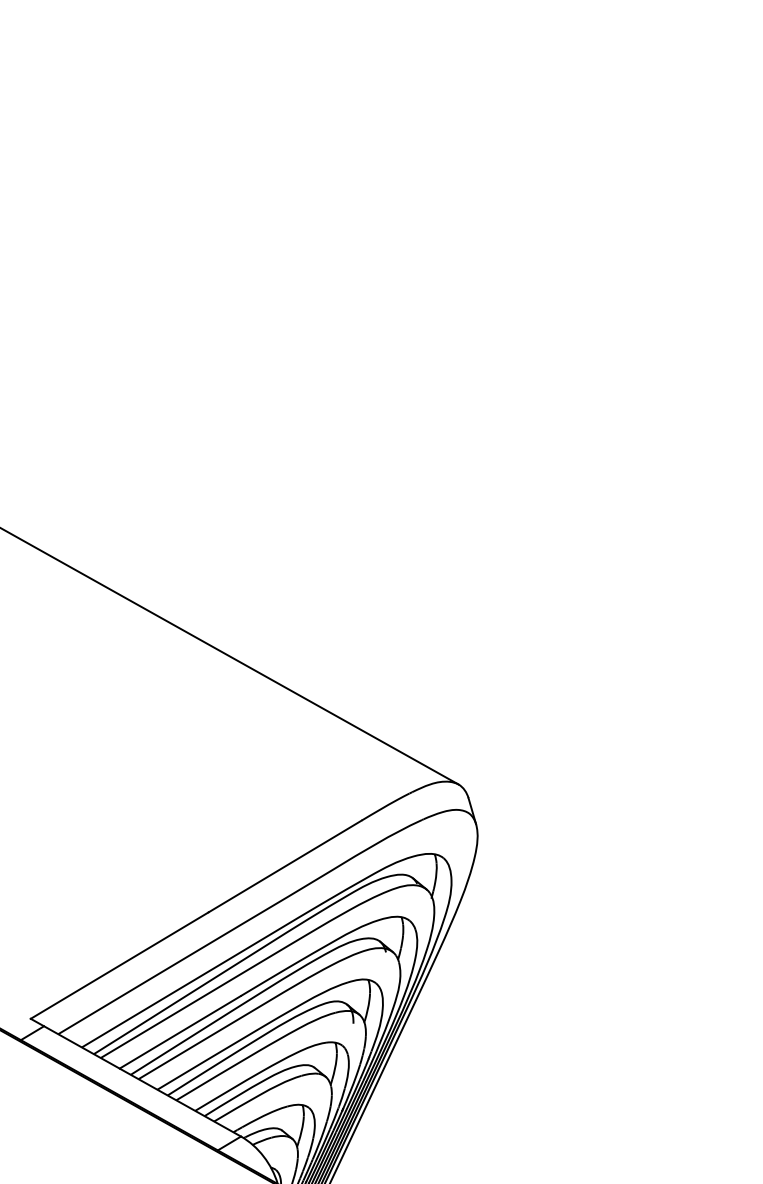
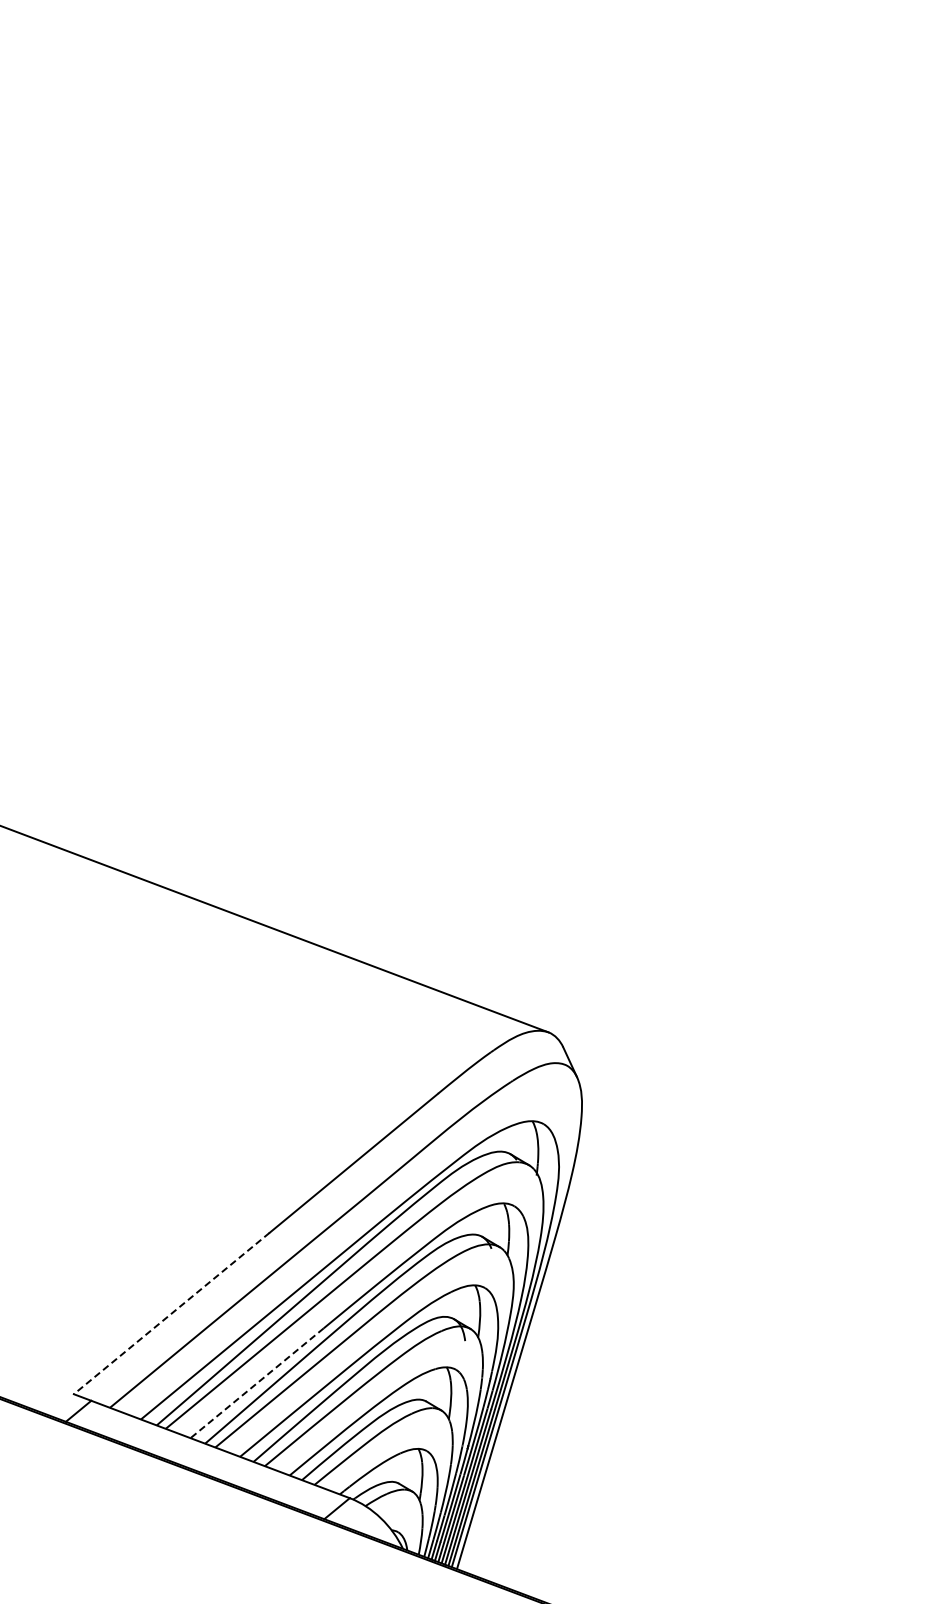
line: (119, 965) -> (171, 1313), solid -> dashed
line: (179, 1032) -> (256, 1383), solid -> dashed

